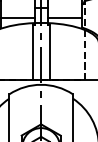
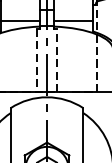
line: (32, 52) -> (37, 60), solid -> dashed
line: (49, 52) -> (56, 60), solid -> dashed

